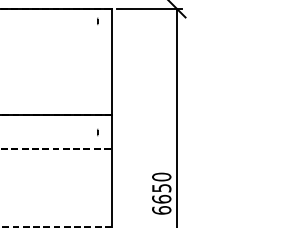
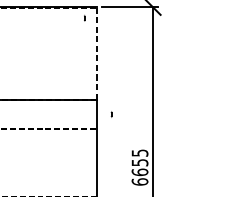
line: (111, 61) -> (96, 53), solid -> dashed
part: (97, 132) -> (111, 114), moved
text: (161, 176) -> (139, 152), 6650 -> 6655

